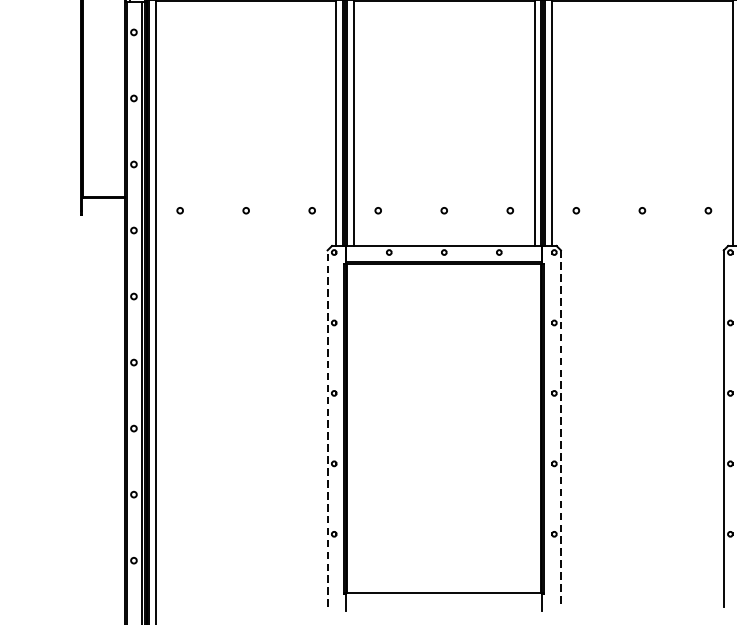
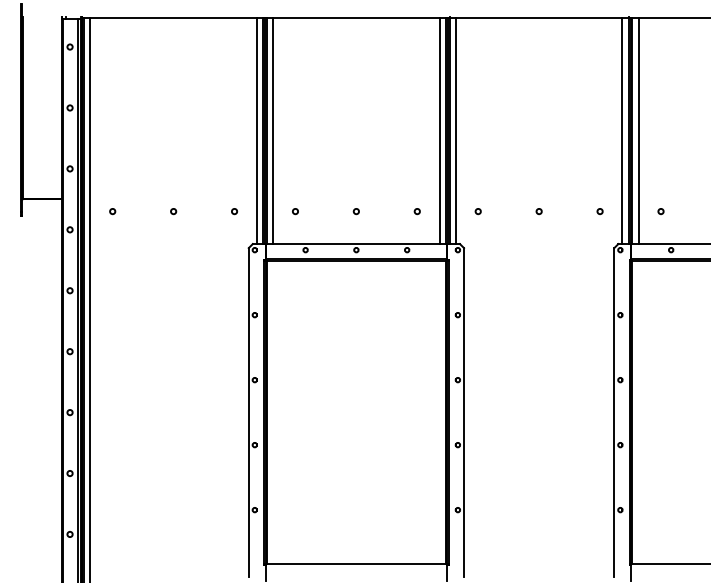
line: (327, 428) -> (248, 412), dashed -> solid
line: (561, 429) -> (464, 413), dashed -> solid

